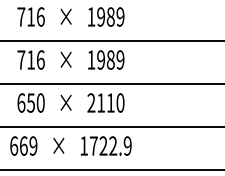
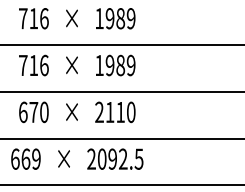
text: (30, 102) -> (33, 111), 650 -> 670
text: (105, 145) -> (114, 158), 1722.9 -> 2092.5

